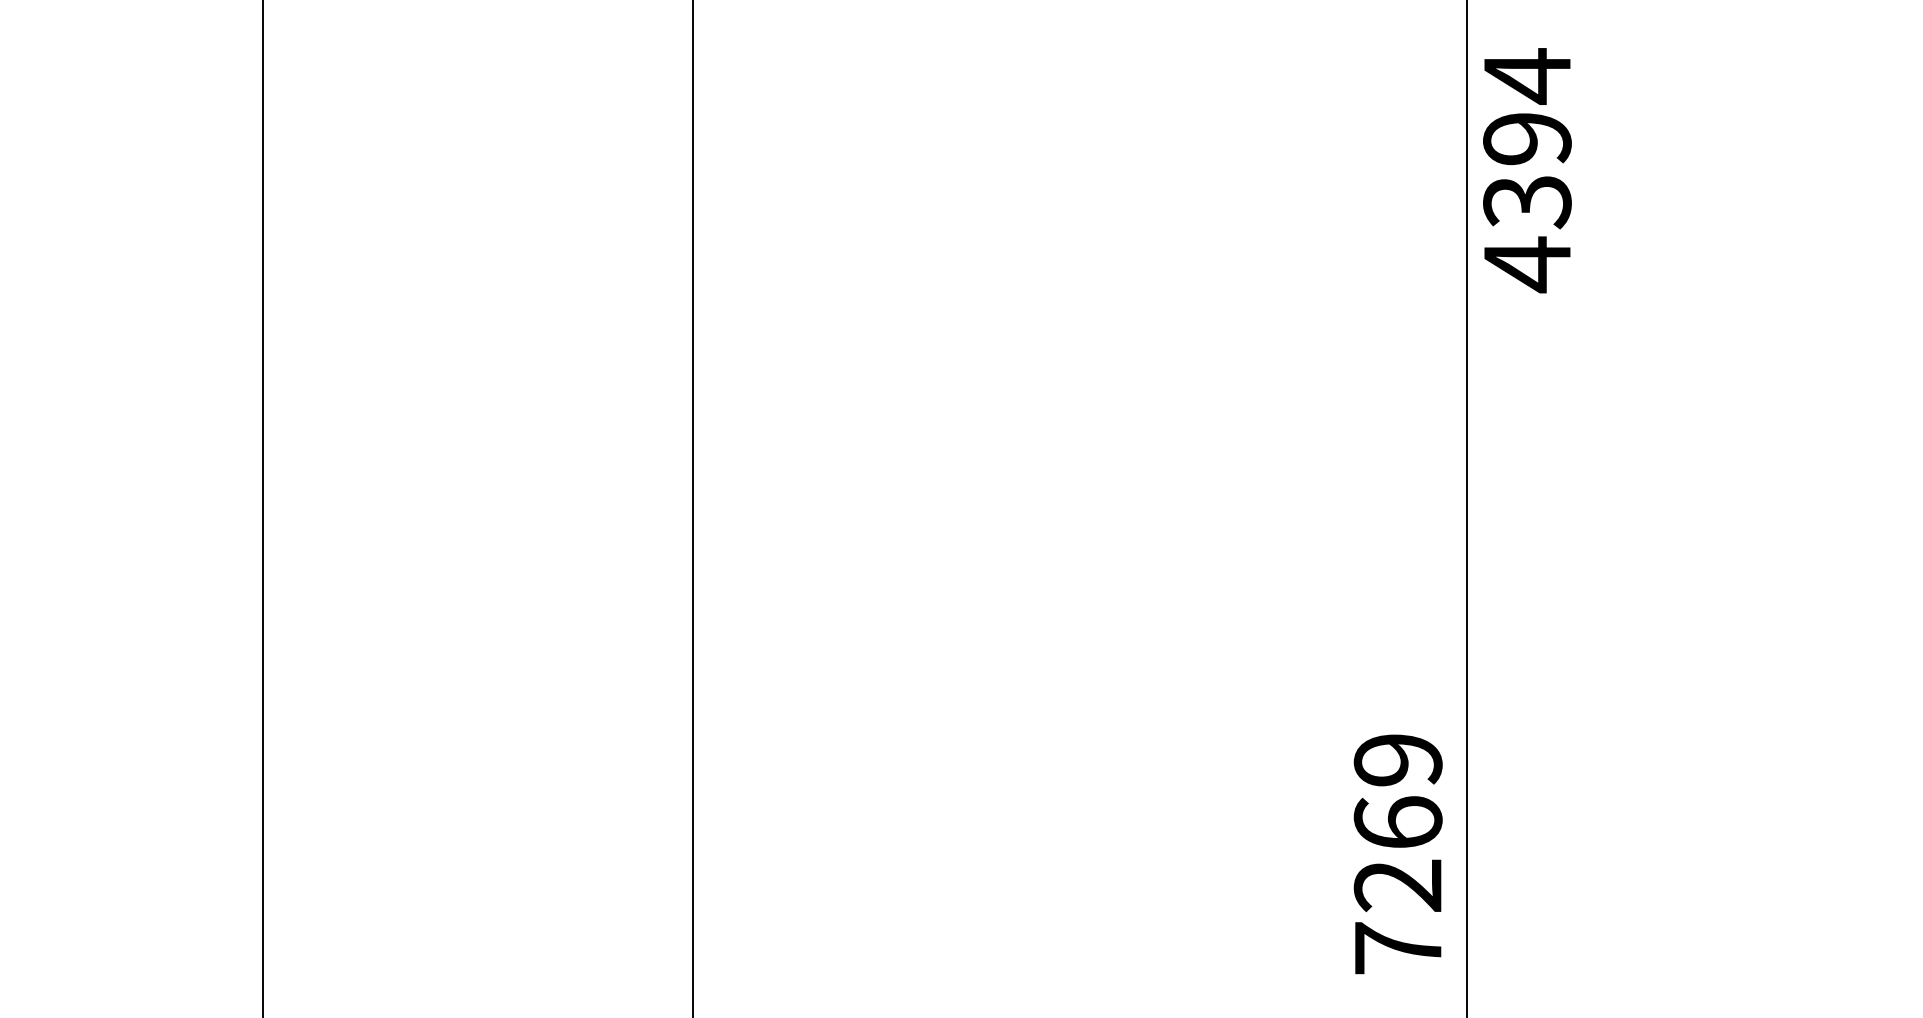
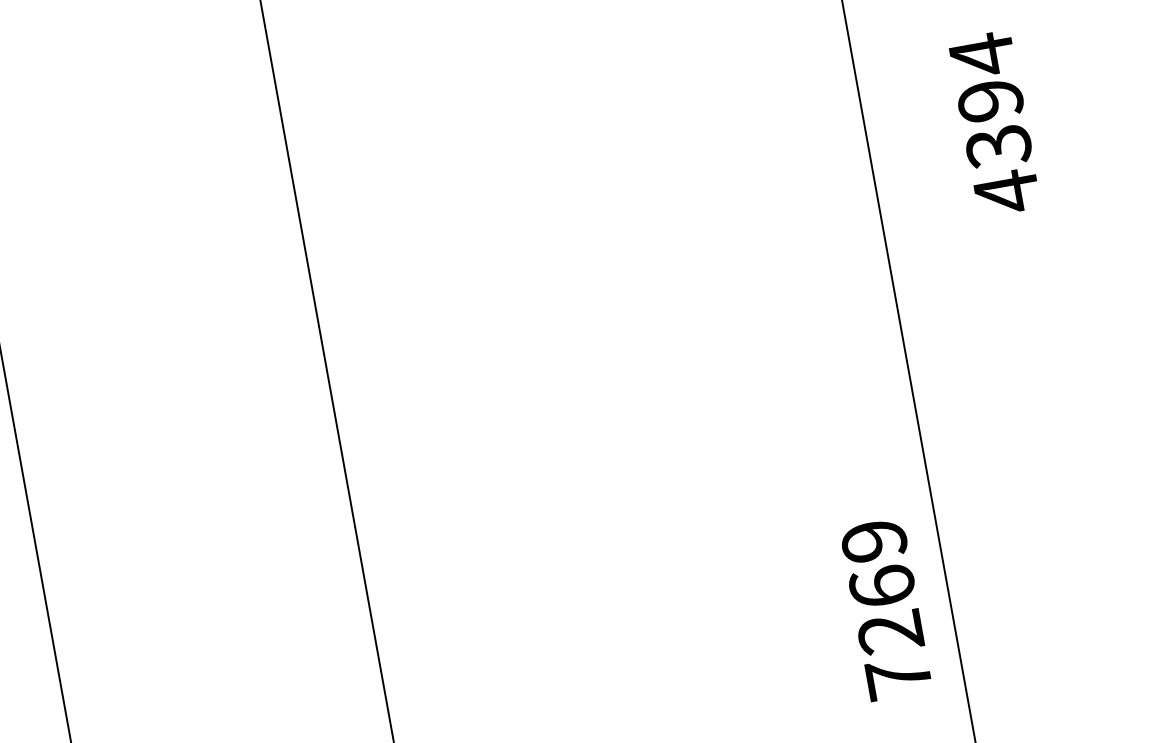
text: (1527, 170) -> (994, 123), moved
text: (1397, 854) -> (886, 609), moved

